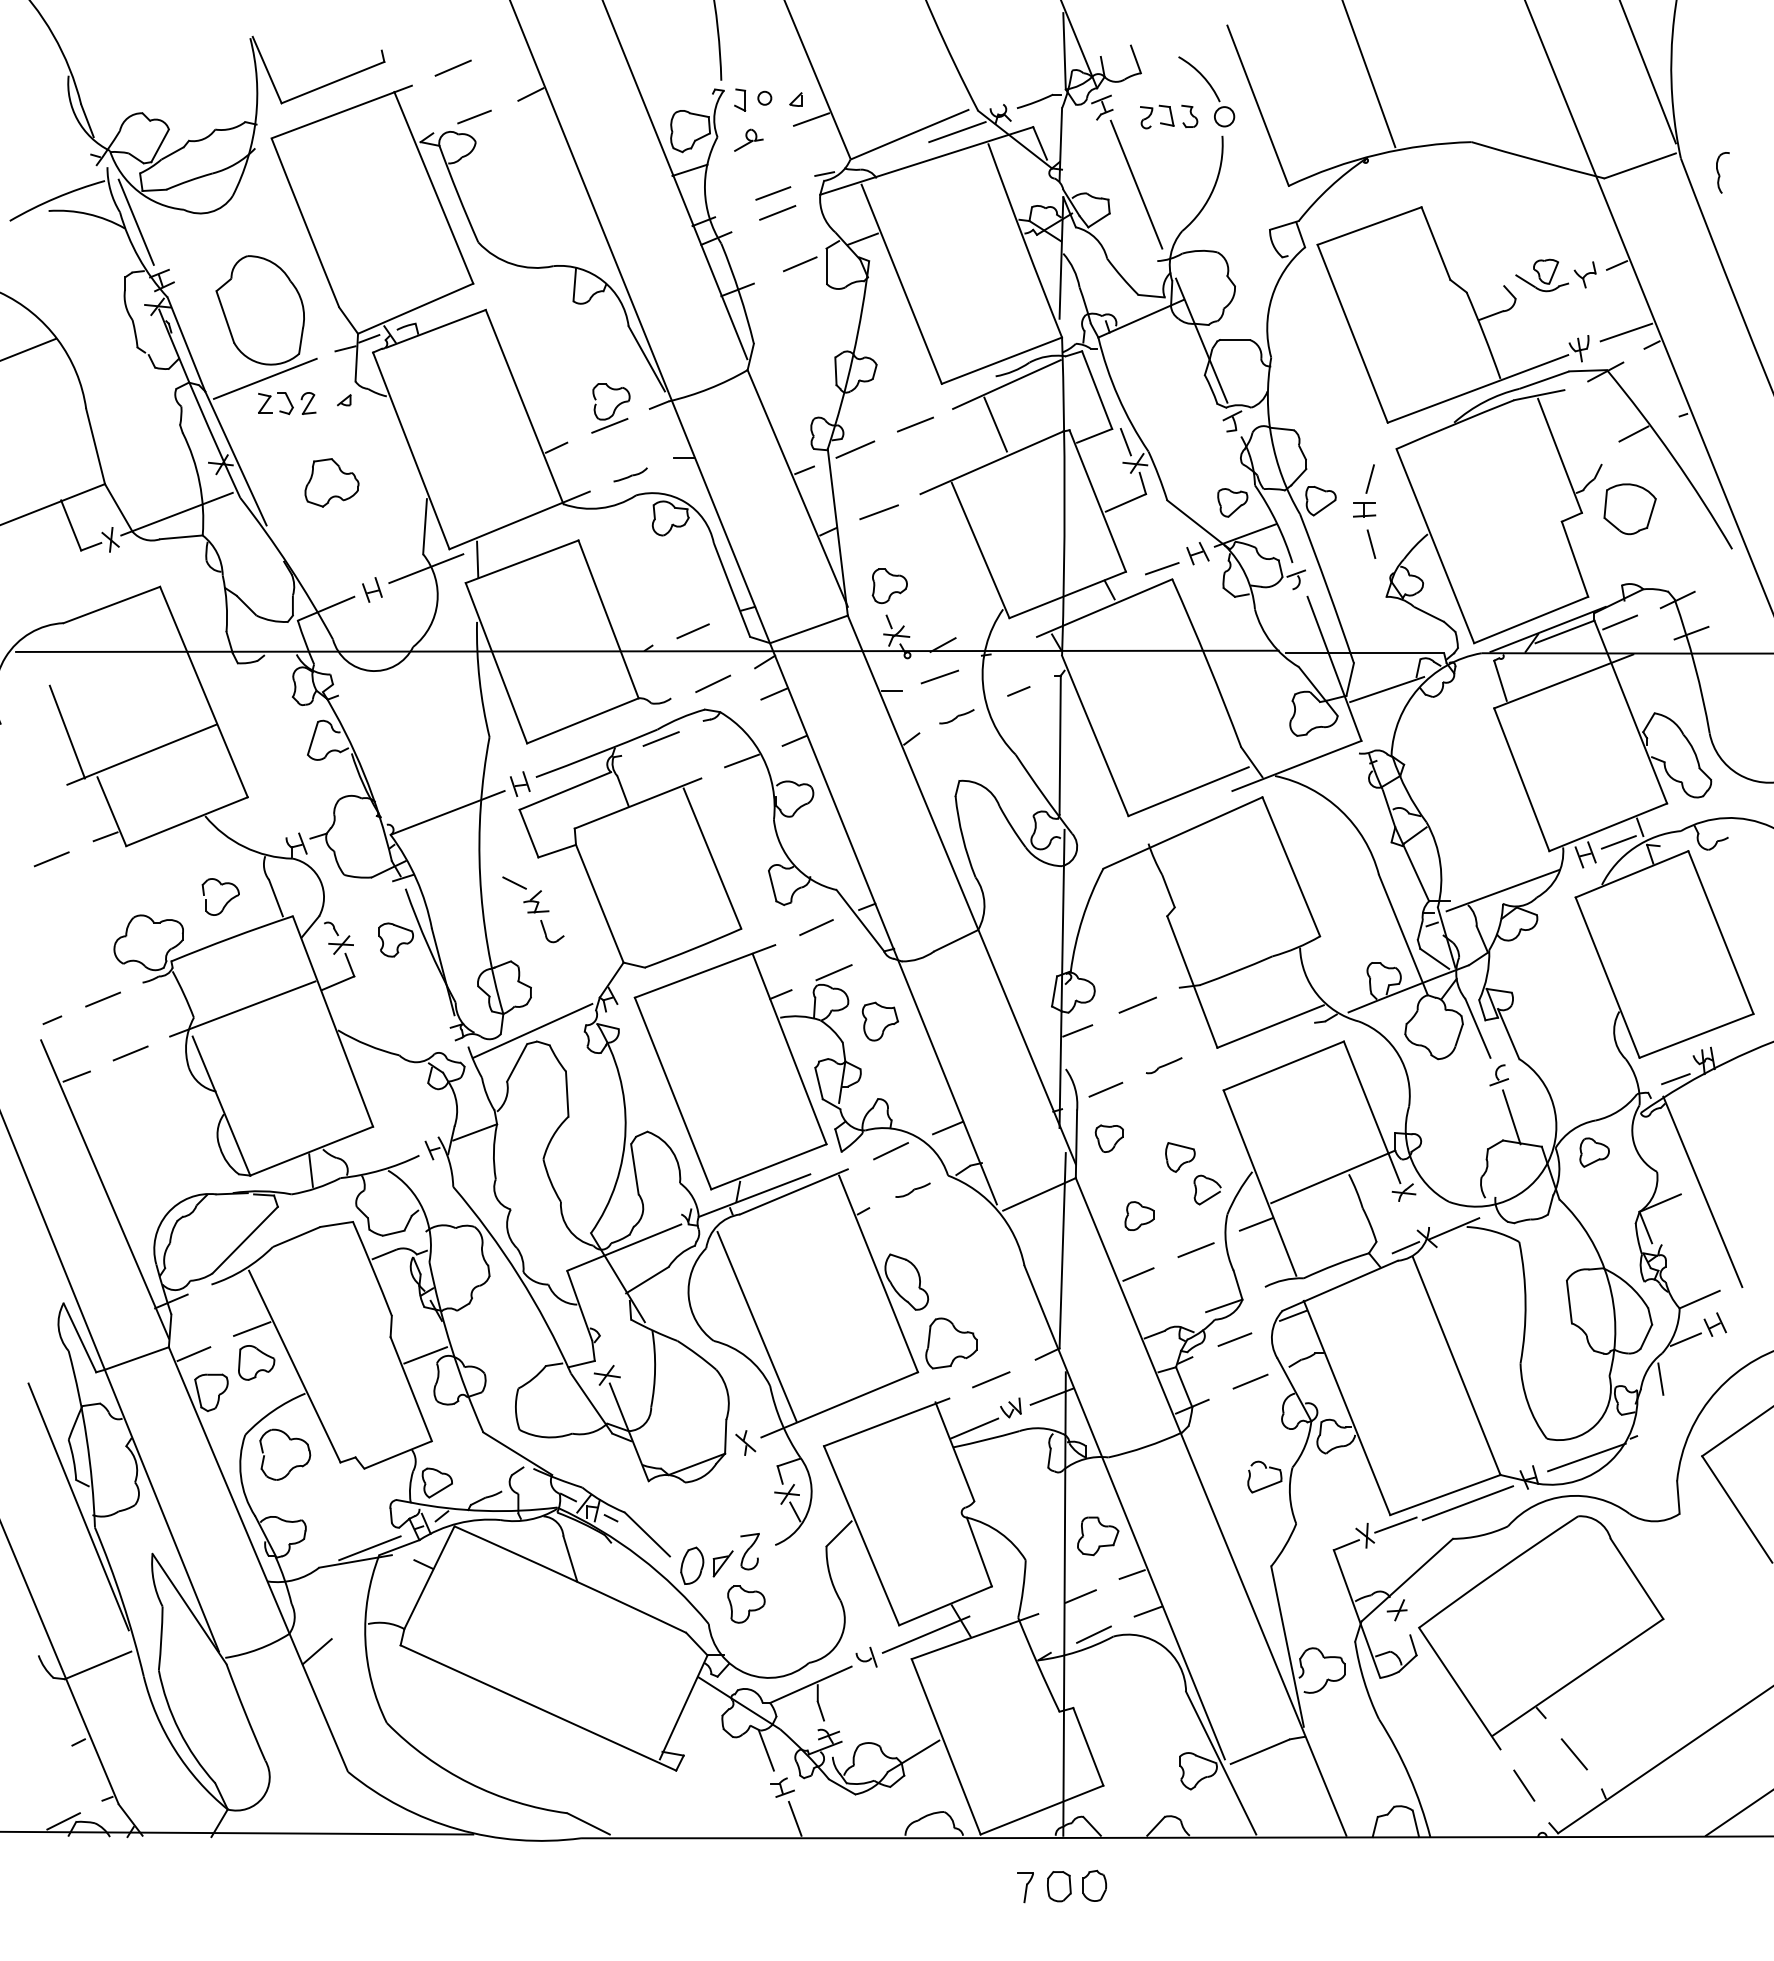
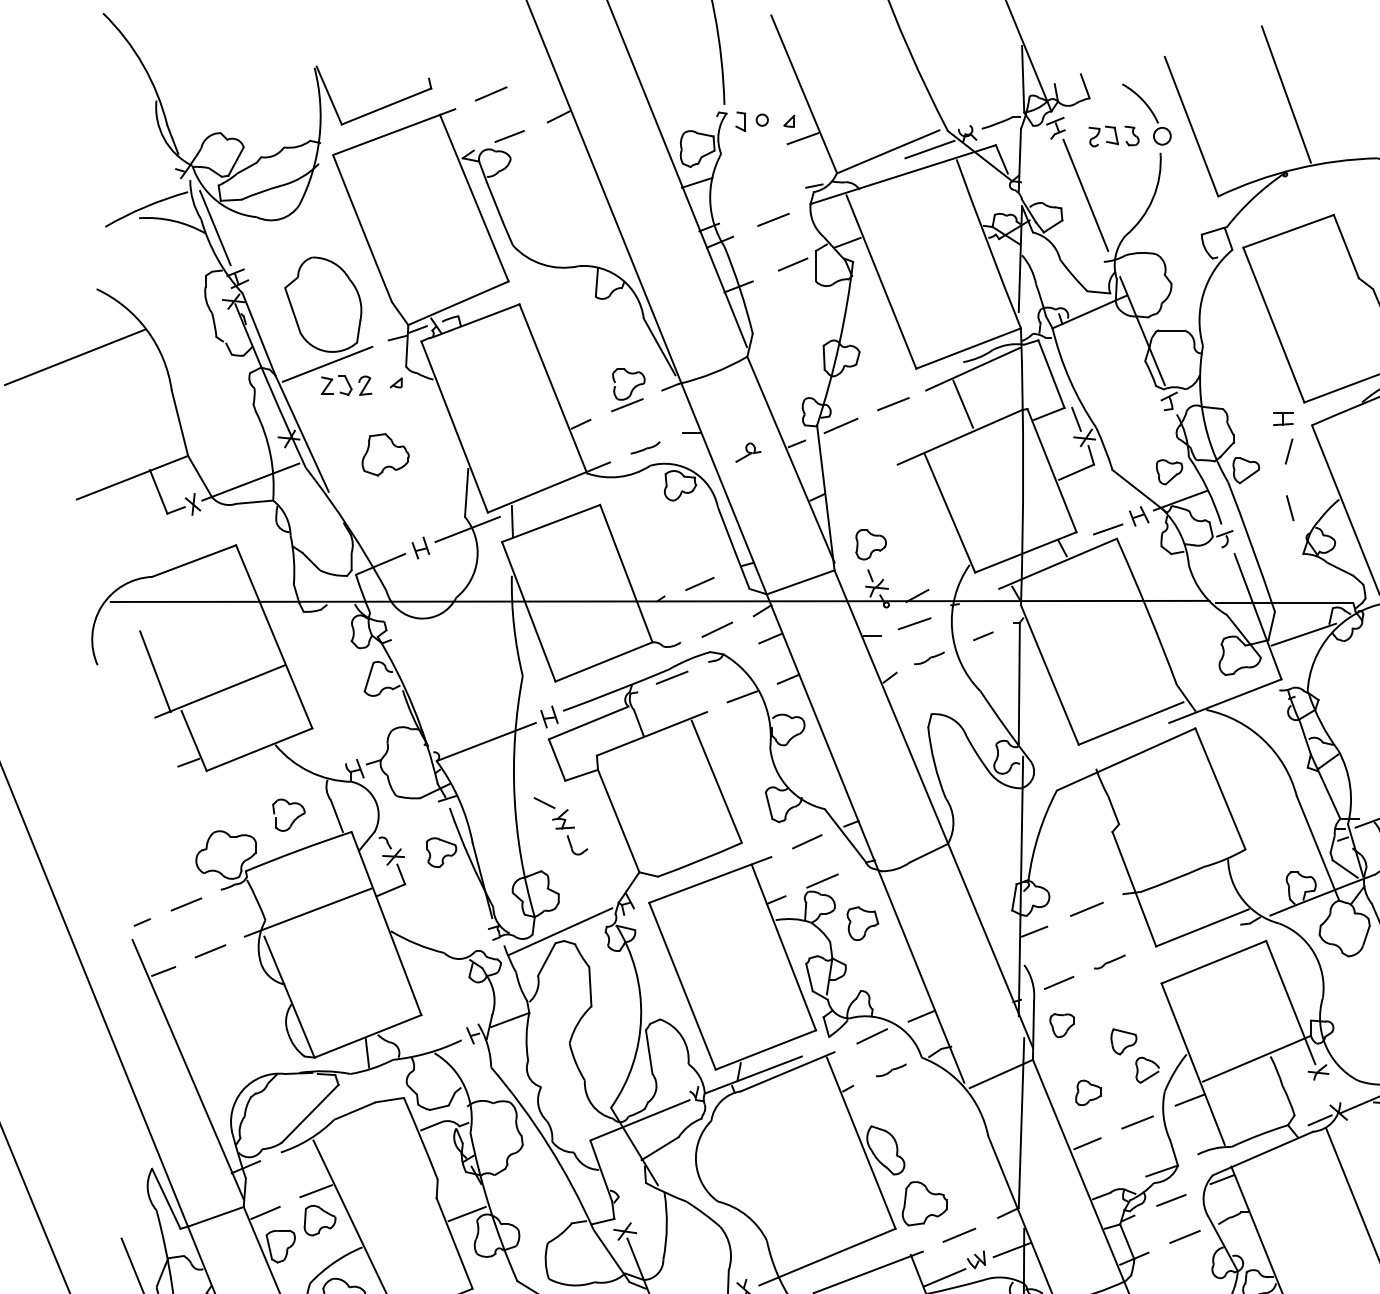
part: (748, 139) -> (748, 451), moved
line: (773, 193) -> (769, 203), removed
part: (1364, 509) -> (1283, 418), moved
line: (878, 512) -> (861, 480), removed
line: (51, 859) -> (141, 782), removed
line: (756, 1326) -> (755, 1188), removed

